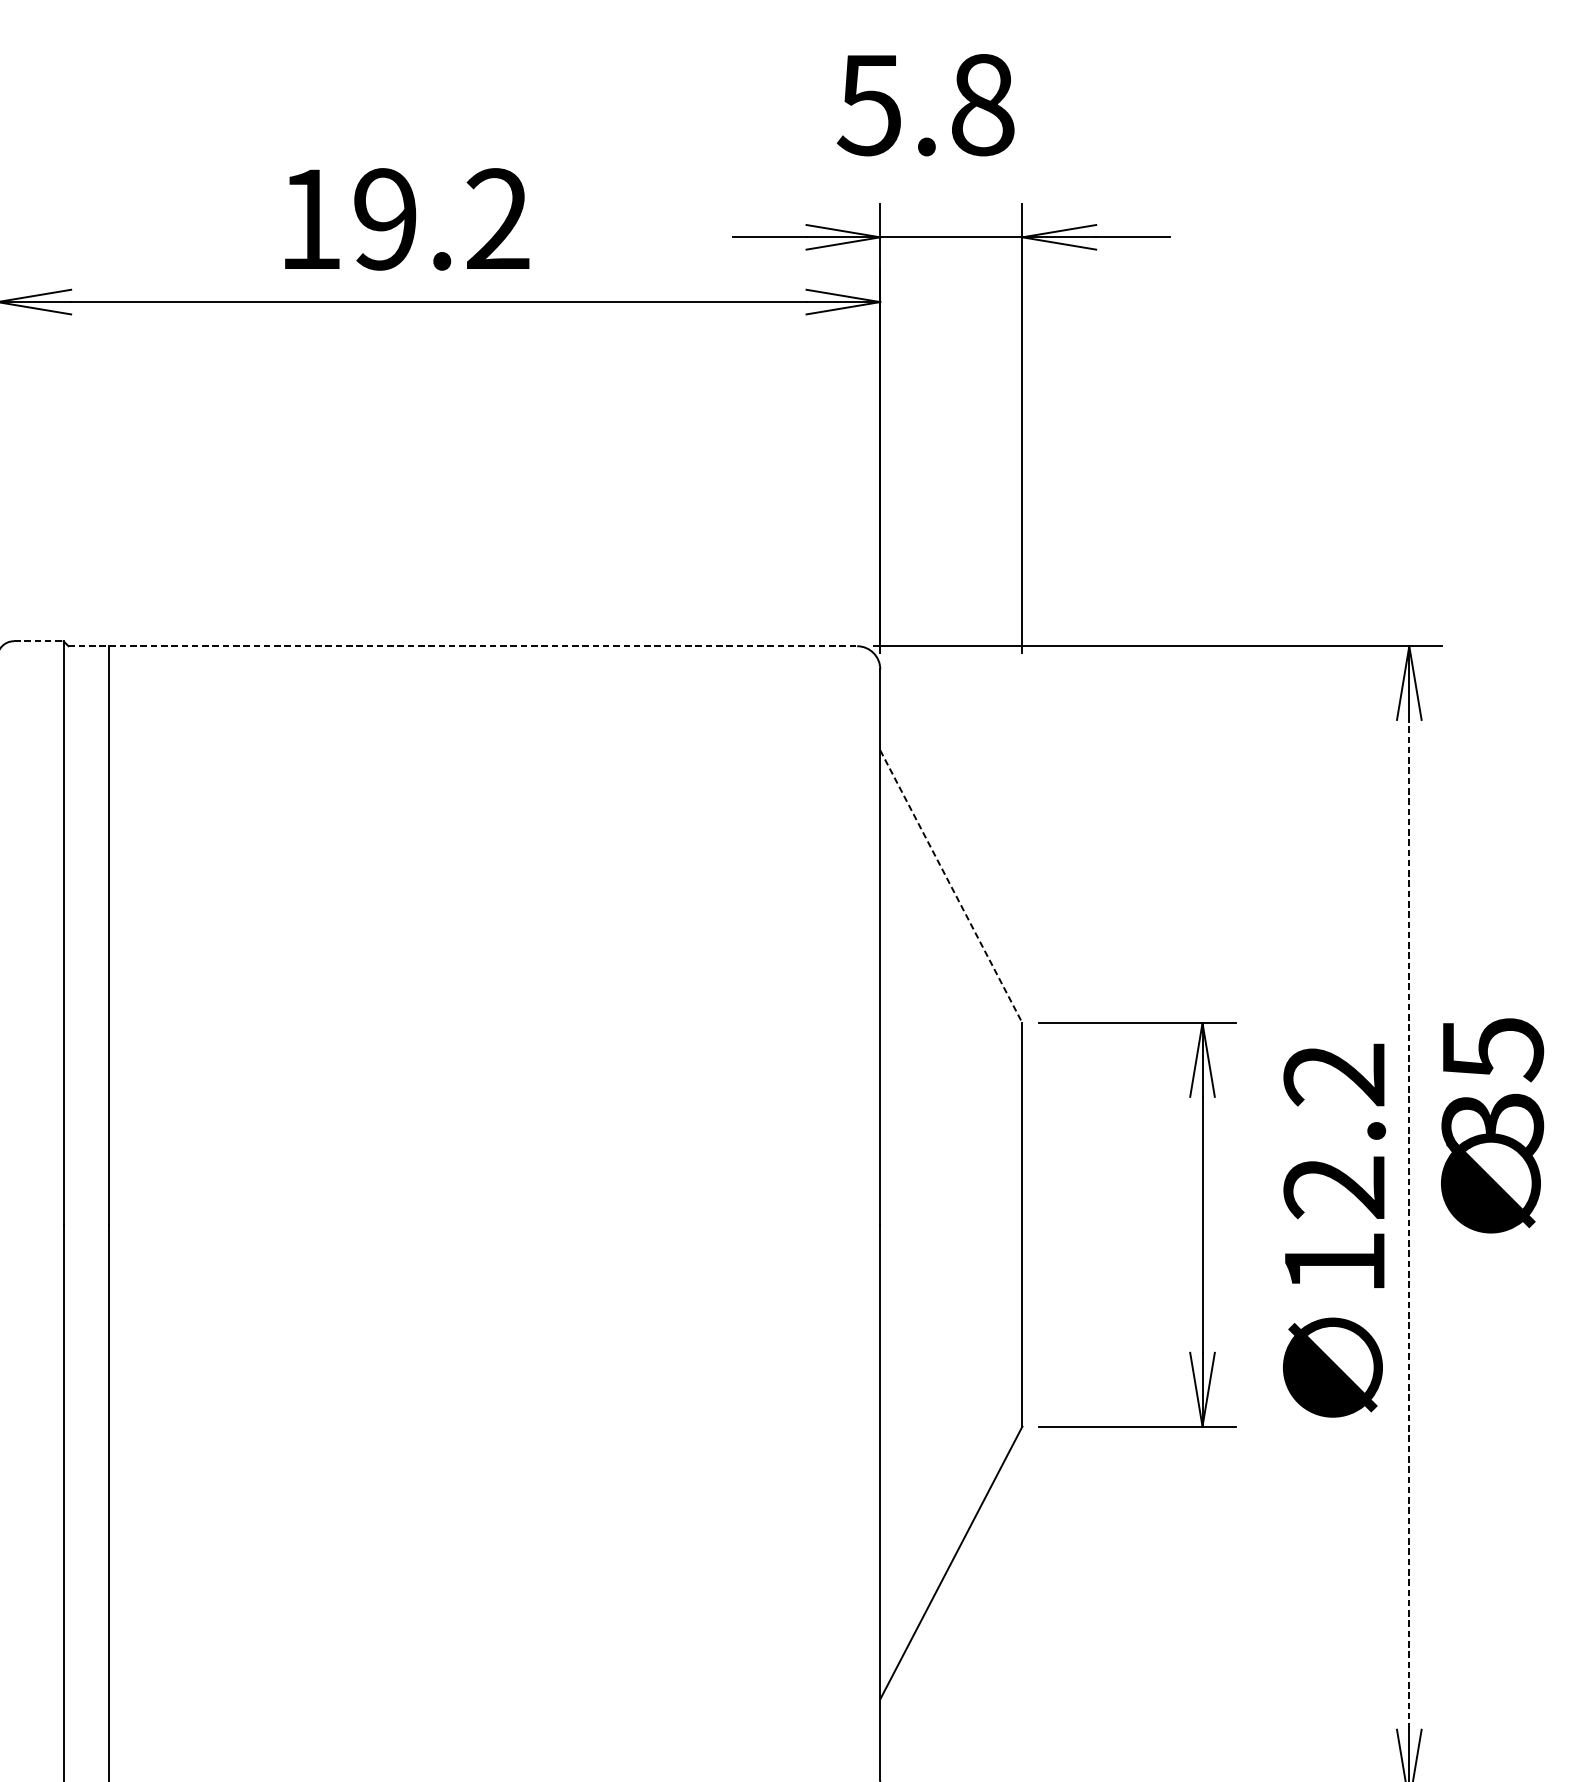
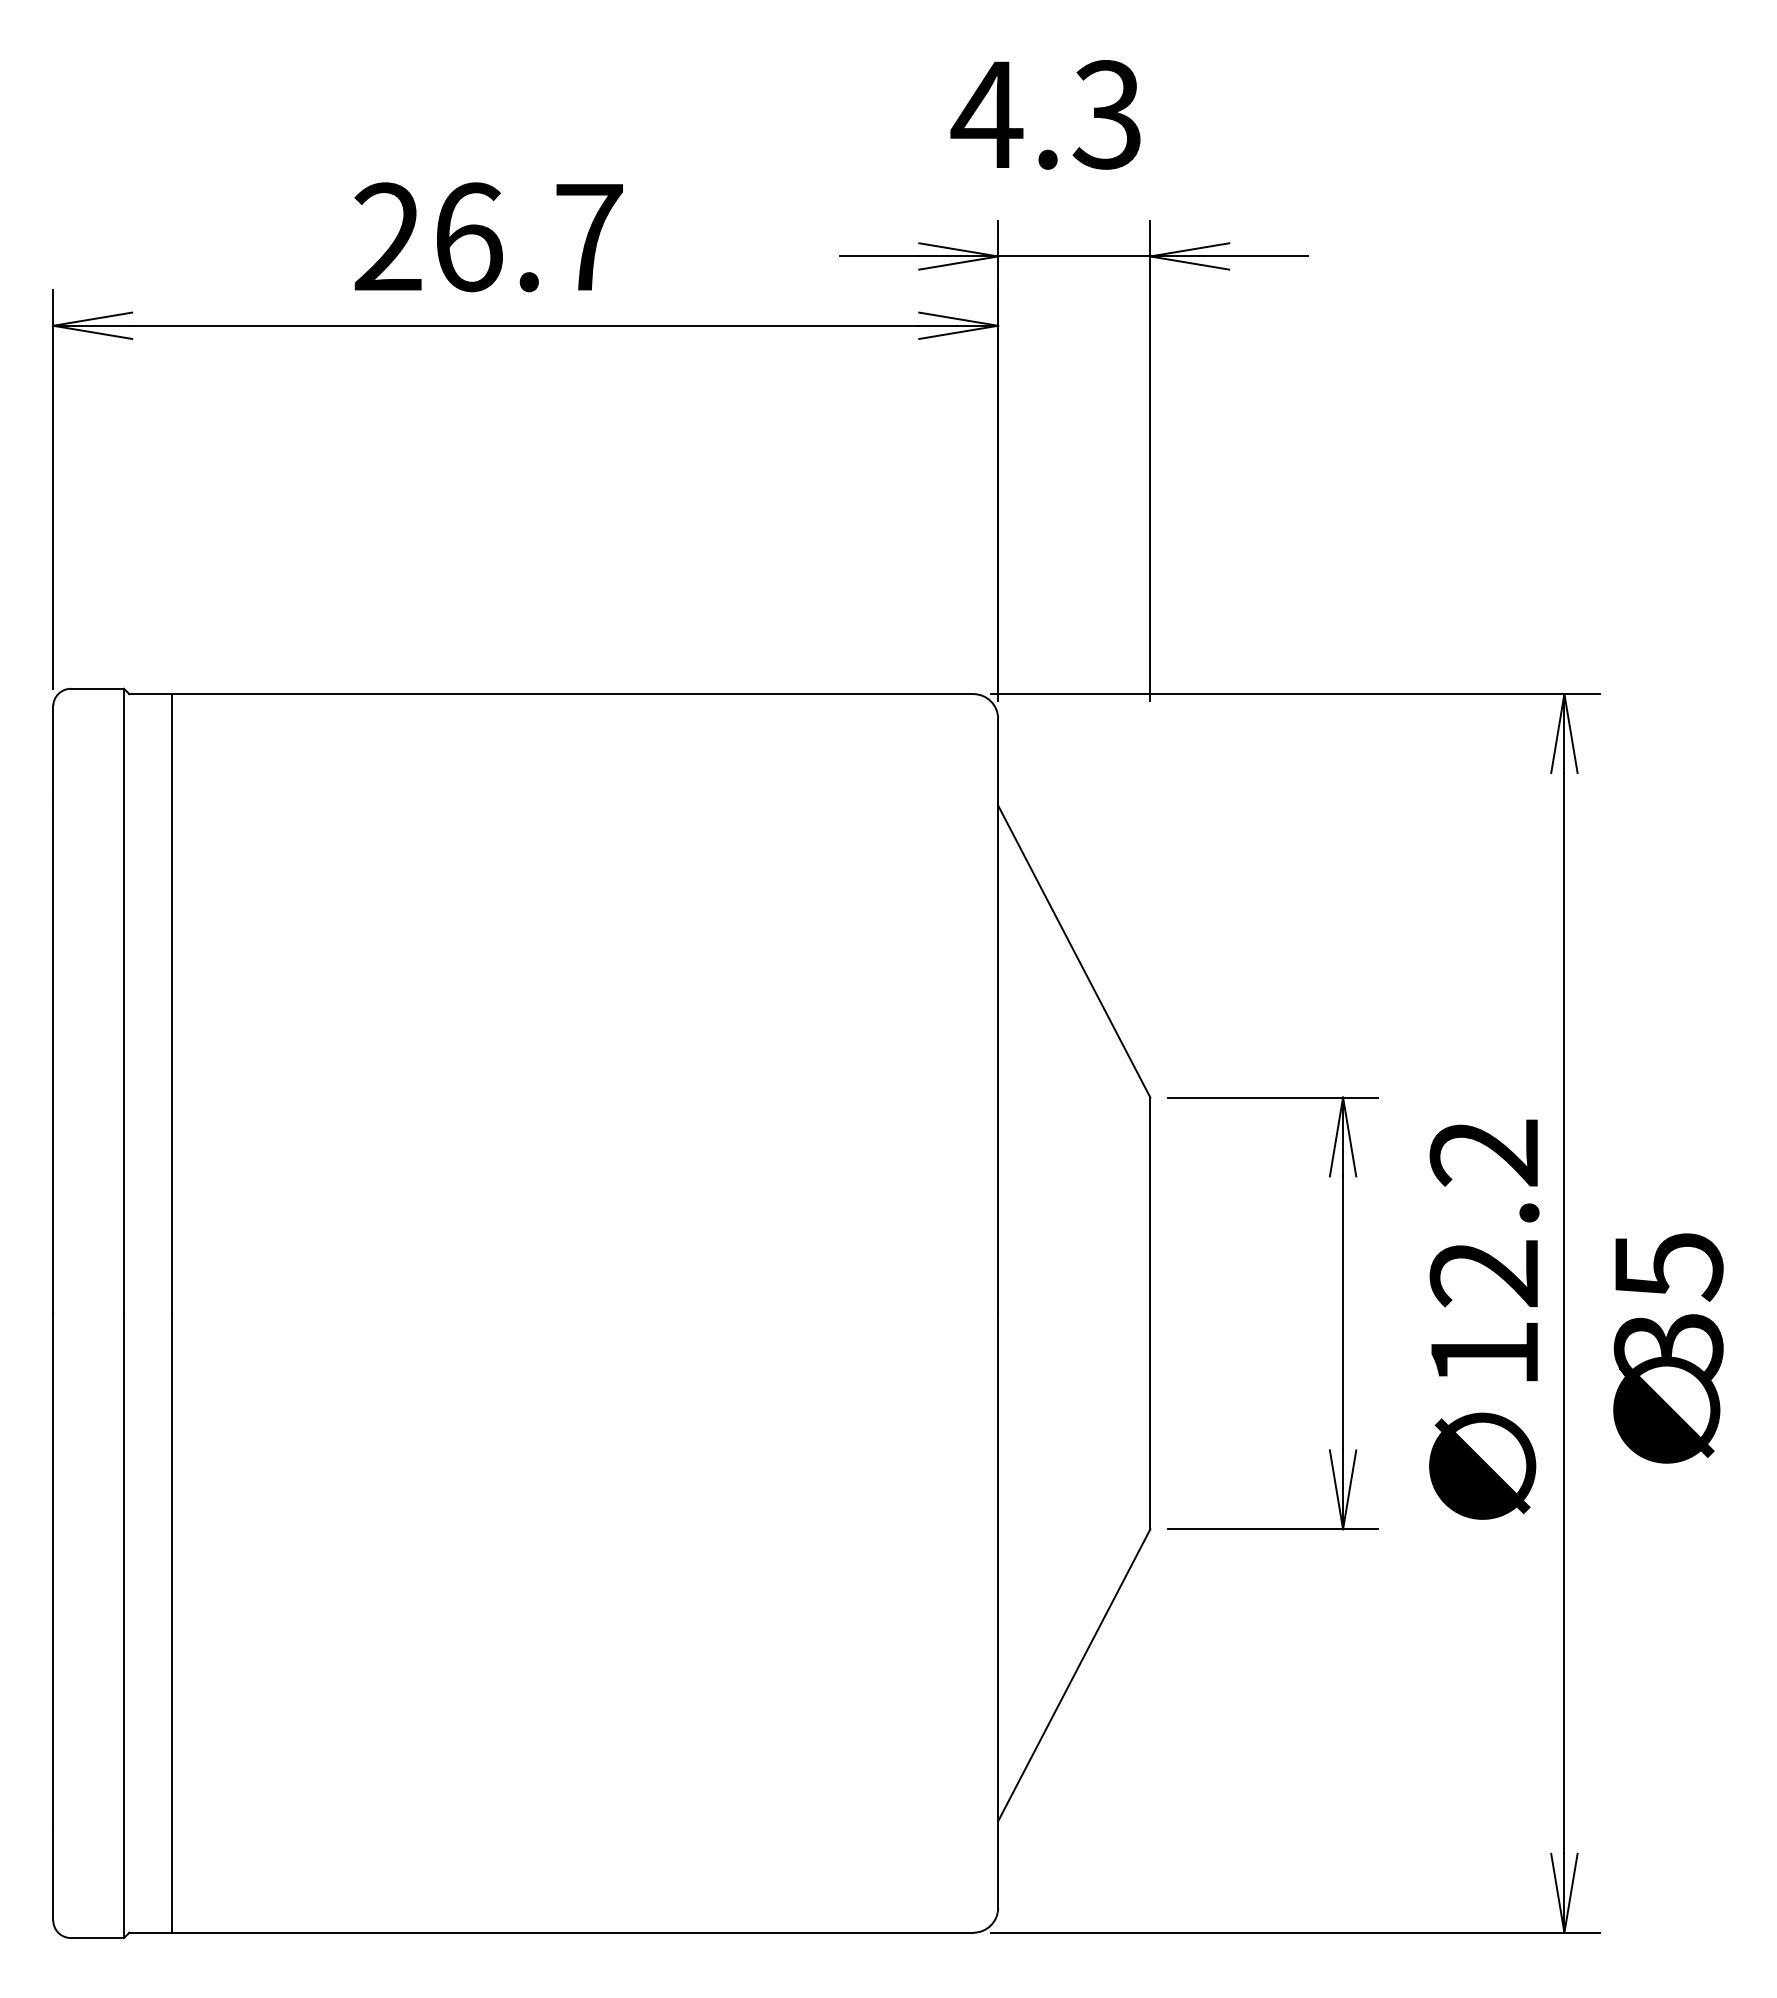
text: (924, 104) -> (1045, 114), 5.8 -> 4.3
text: (404, 219) -> (488, 237), 19.2 -> 26.7
line: (38, 640) -> (97, 688), dashed -> solid
line: (462, 646) -> (551, 694), dashed -> solid
line: (951, 886) -> (1074, 951), dashed -> solid
text: (1492, 1125) -> (1668, 1348), moved
line: (1409, 1223) -> (1564, 1312), dashed -> solid

